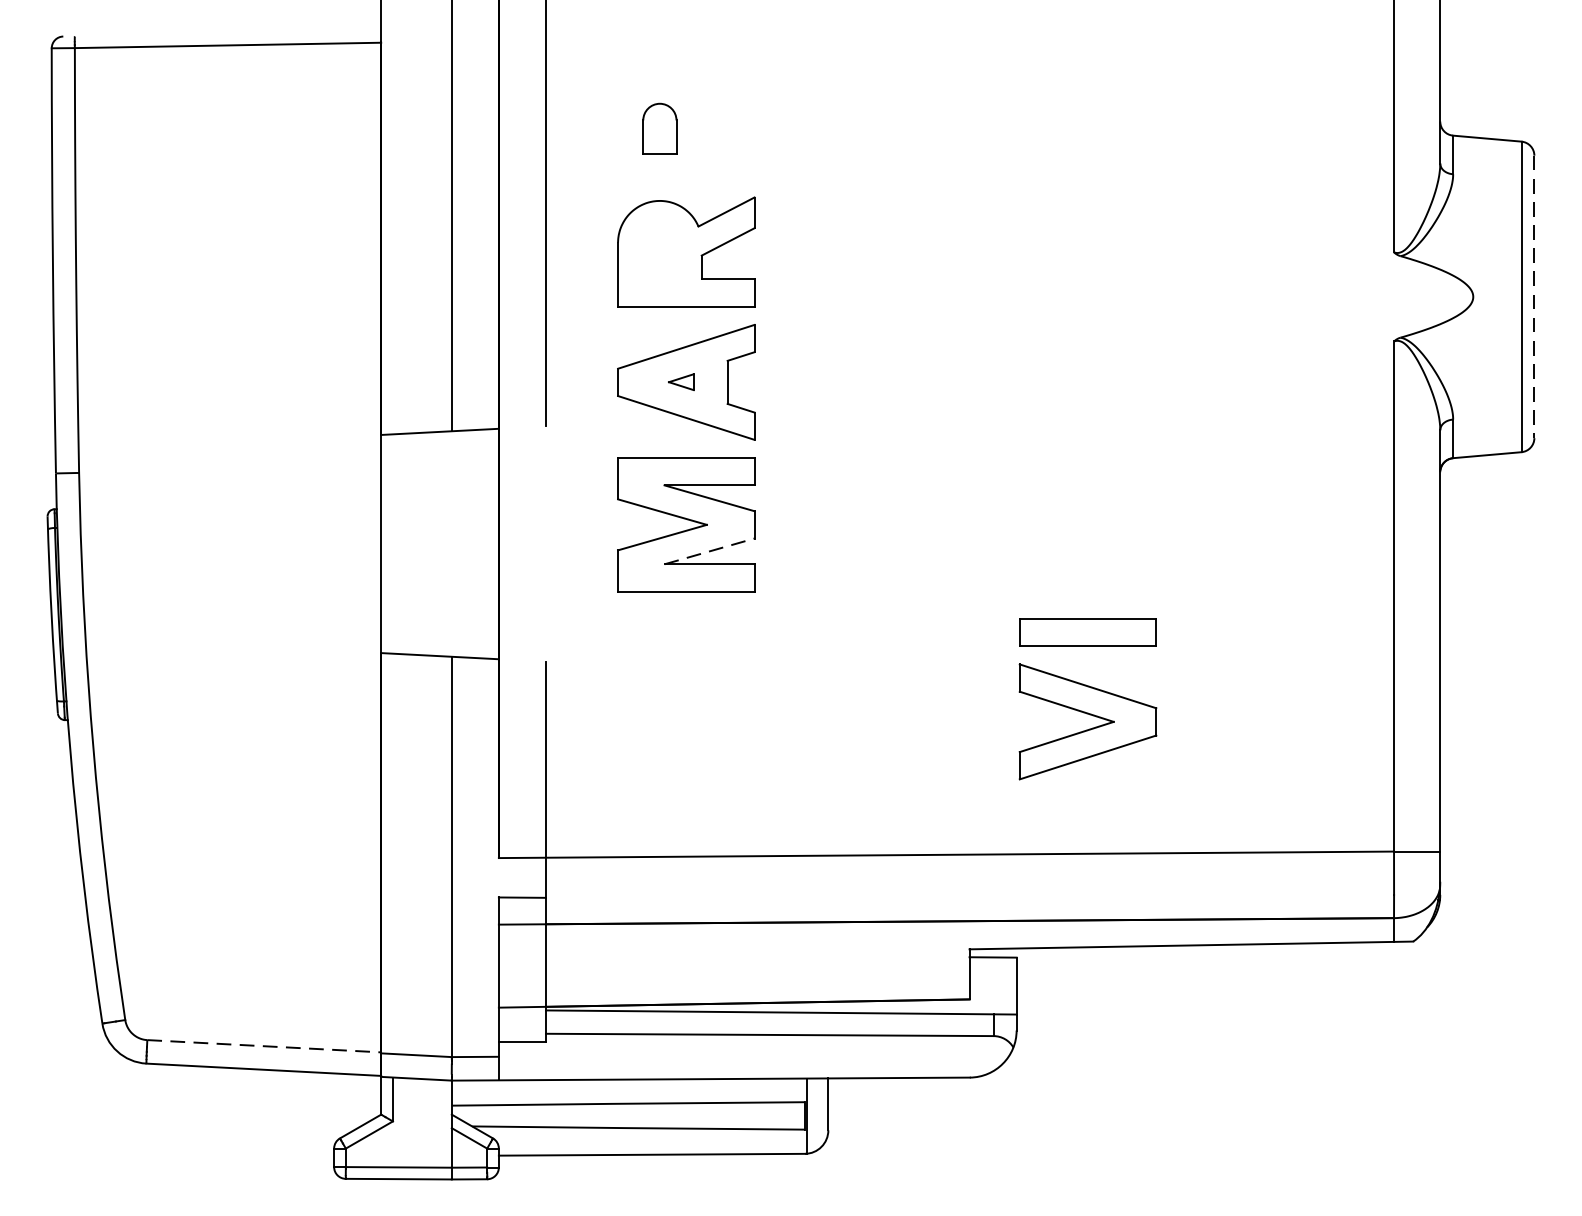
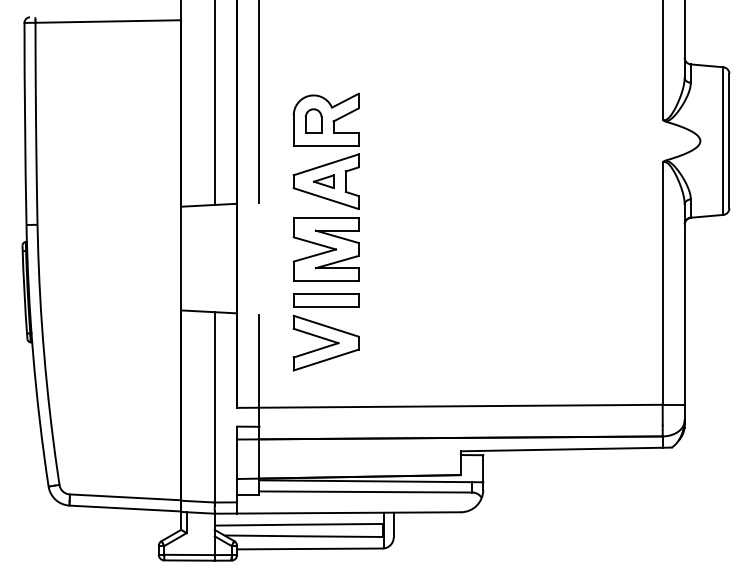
part: (659, 127) -> (313, 120), moved
line: (1534, 297) -> (729, 141), dashed -> solid
part: (680, 381) -> (323, 181), size x1.67
line: (710, 550) -> (337, 261), dashed -> solid
part: (1086, 699) -> (325, 332), moved
line: (264, 1046) -> (125, 497), dashed -> solid

